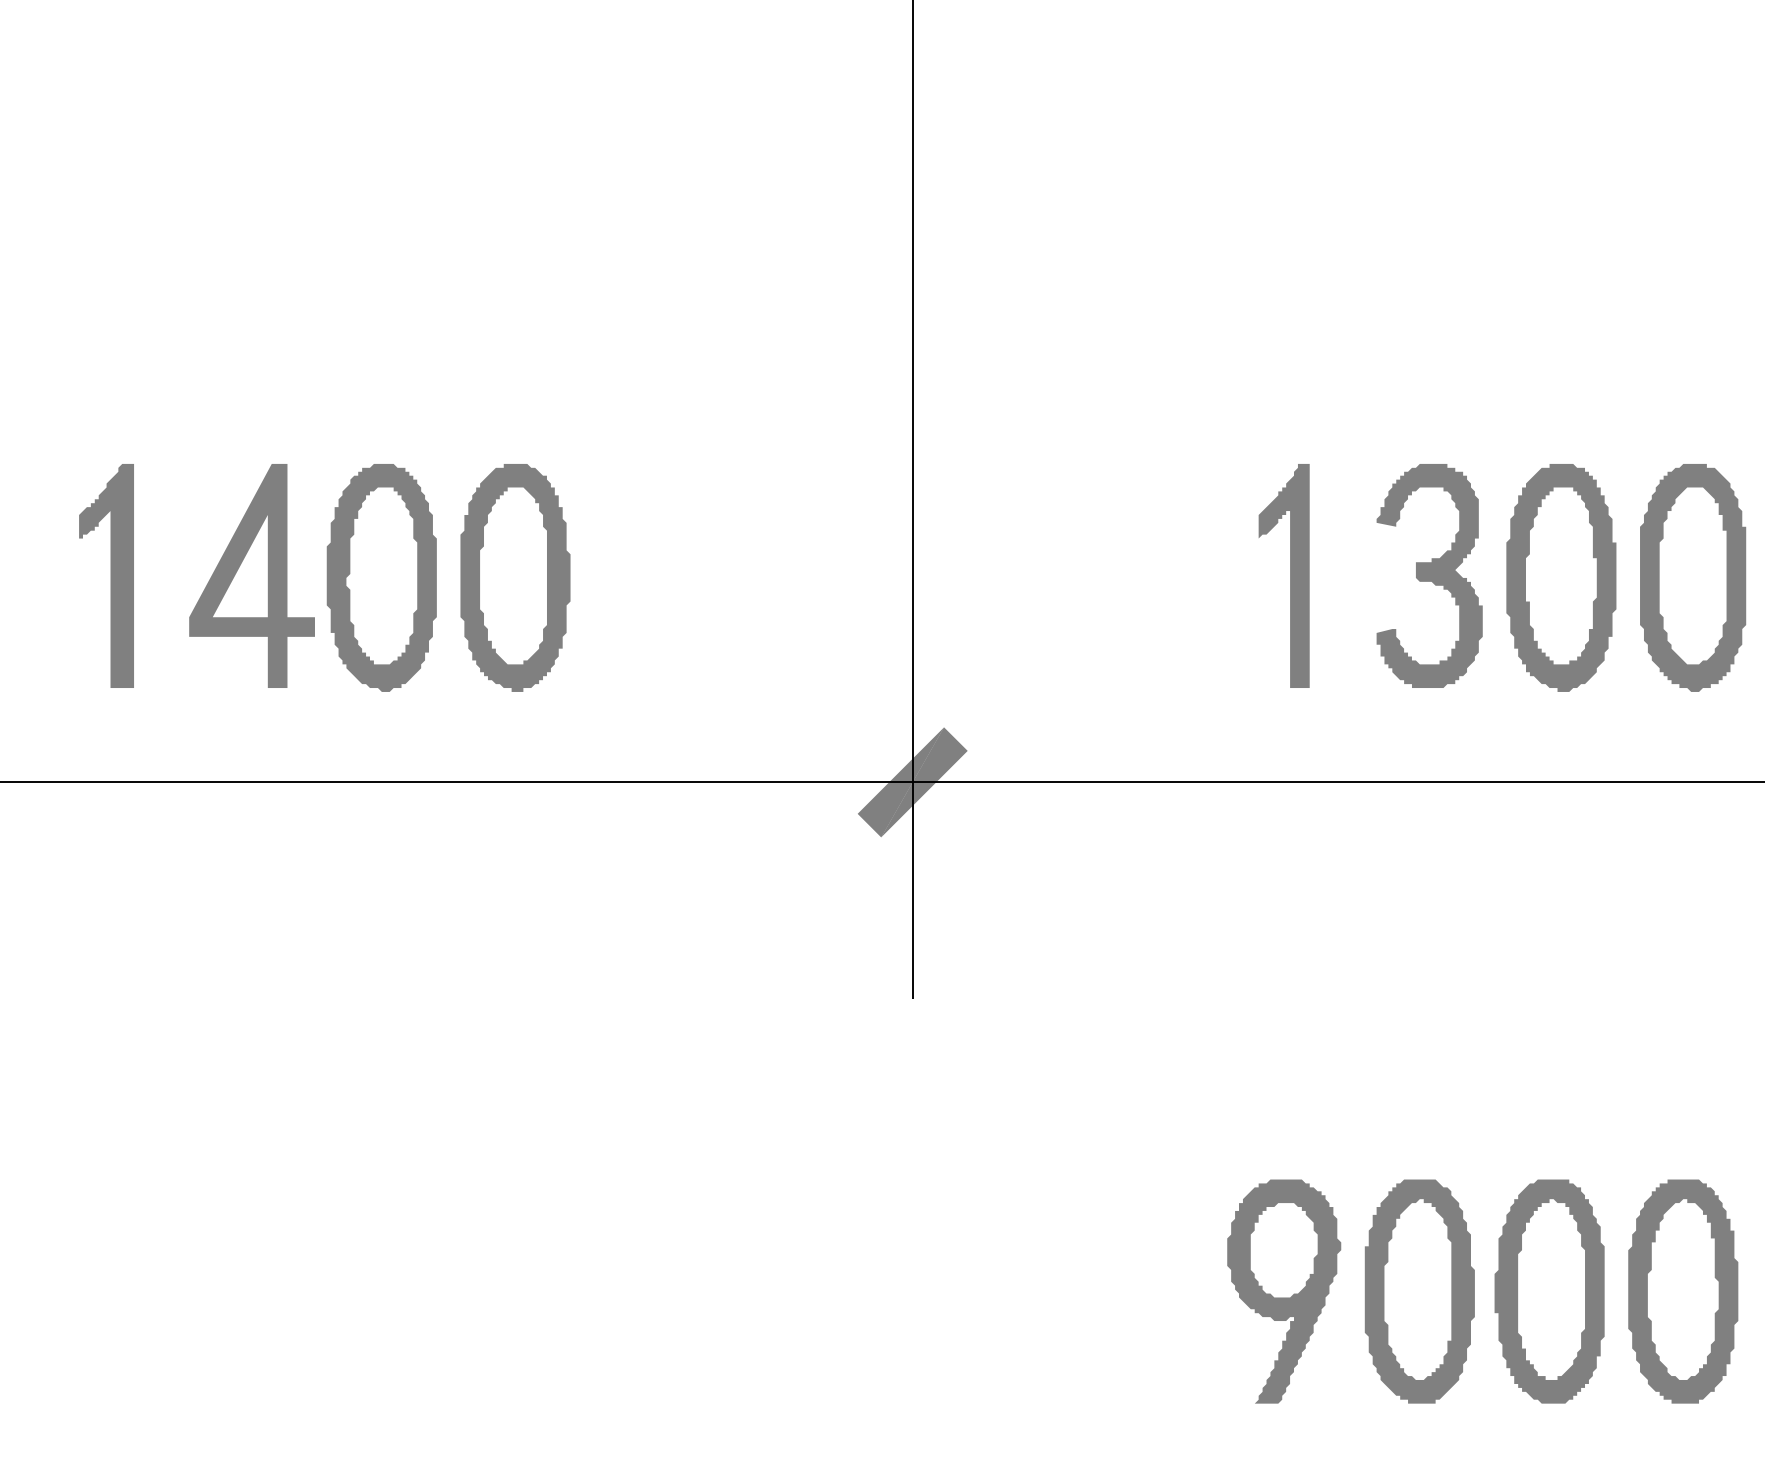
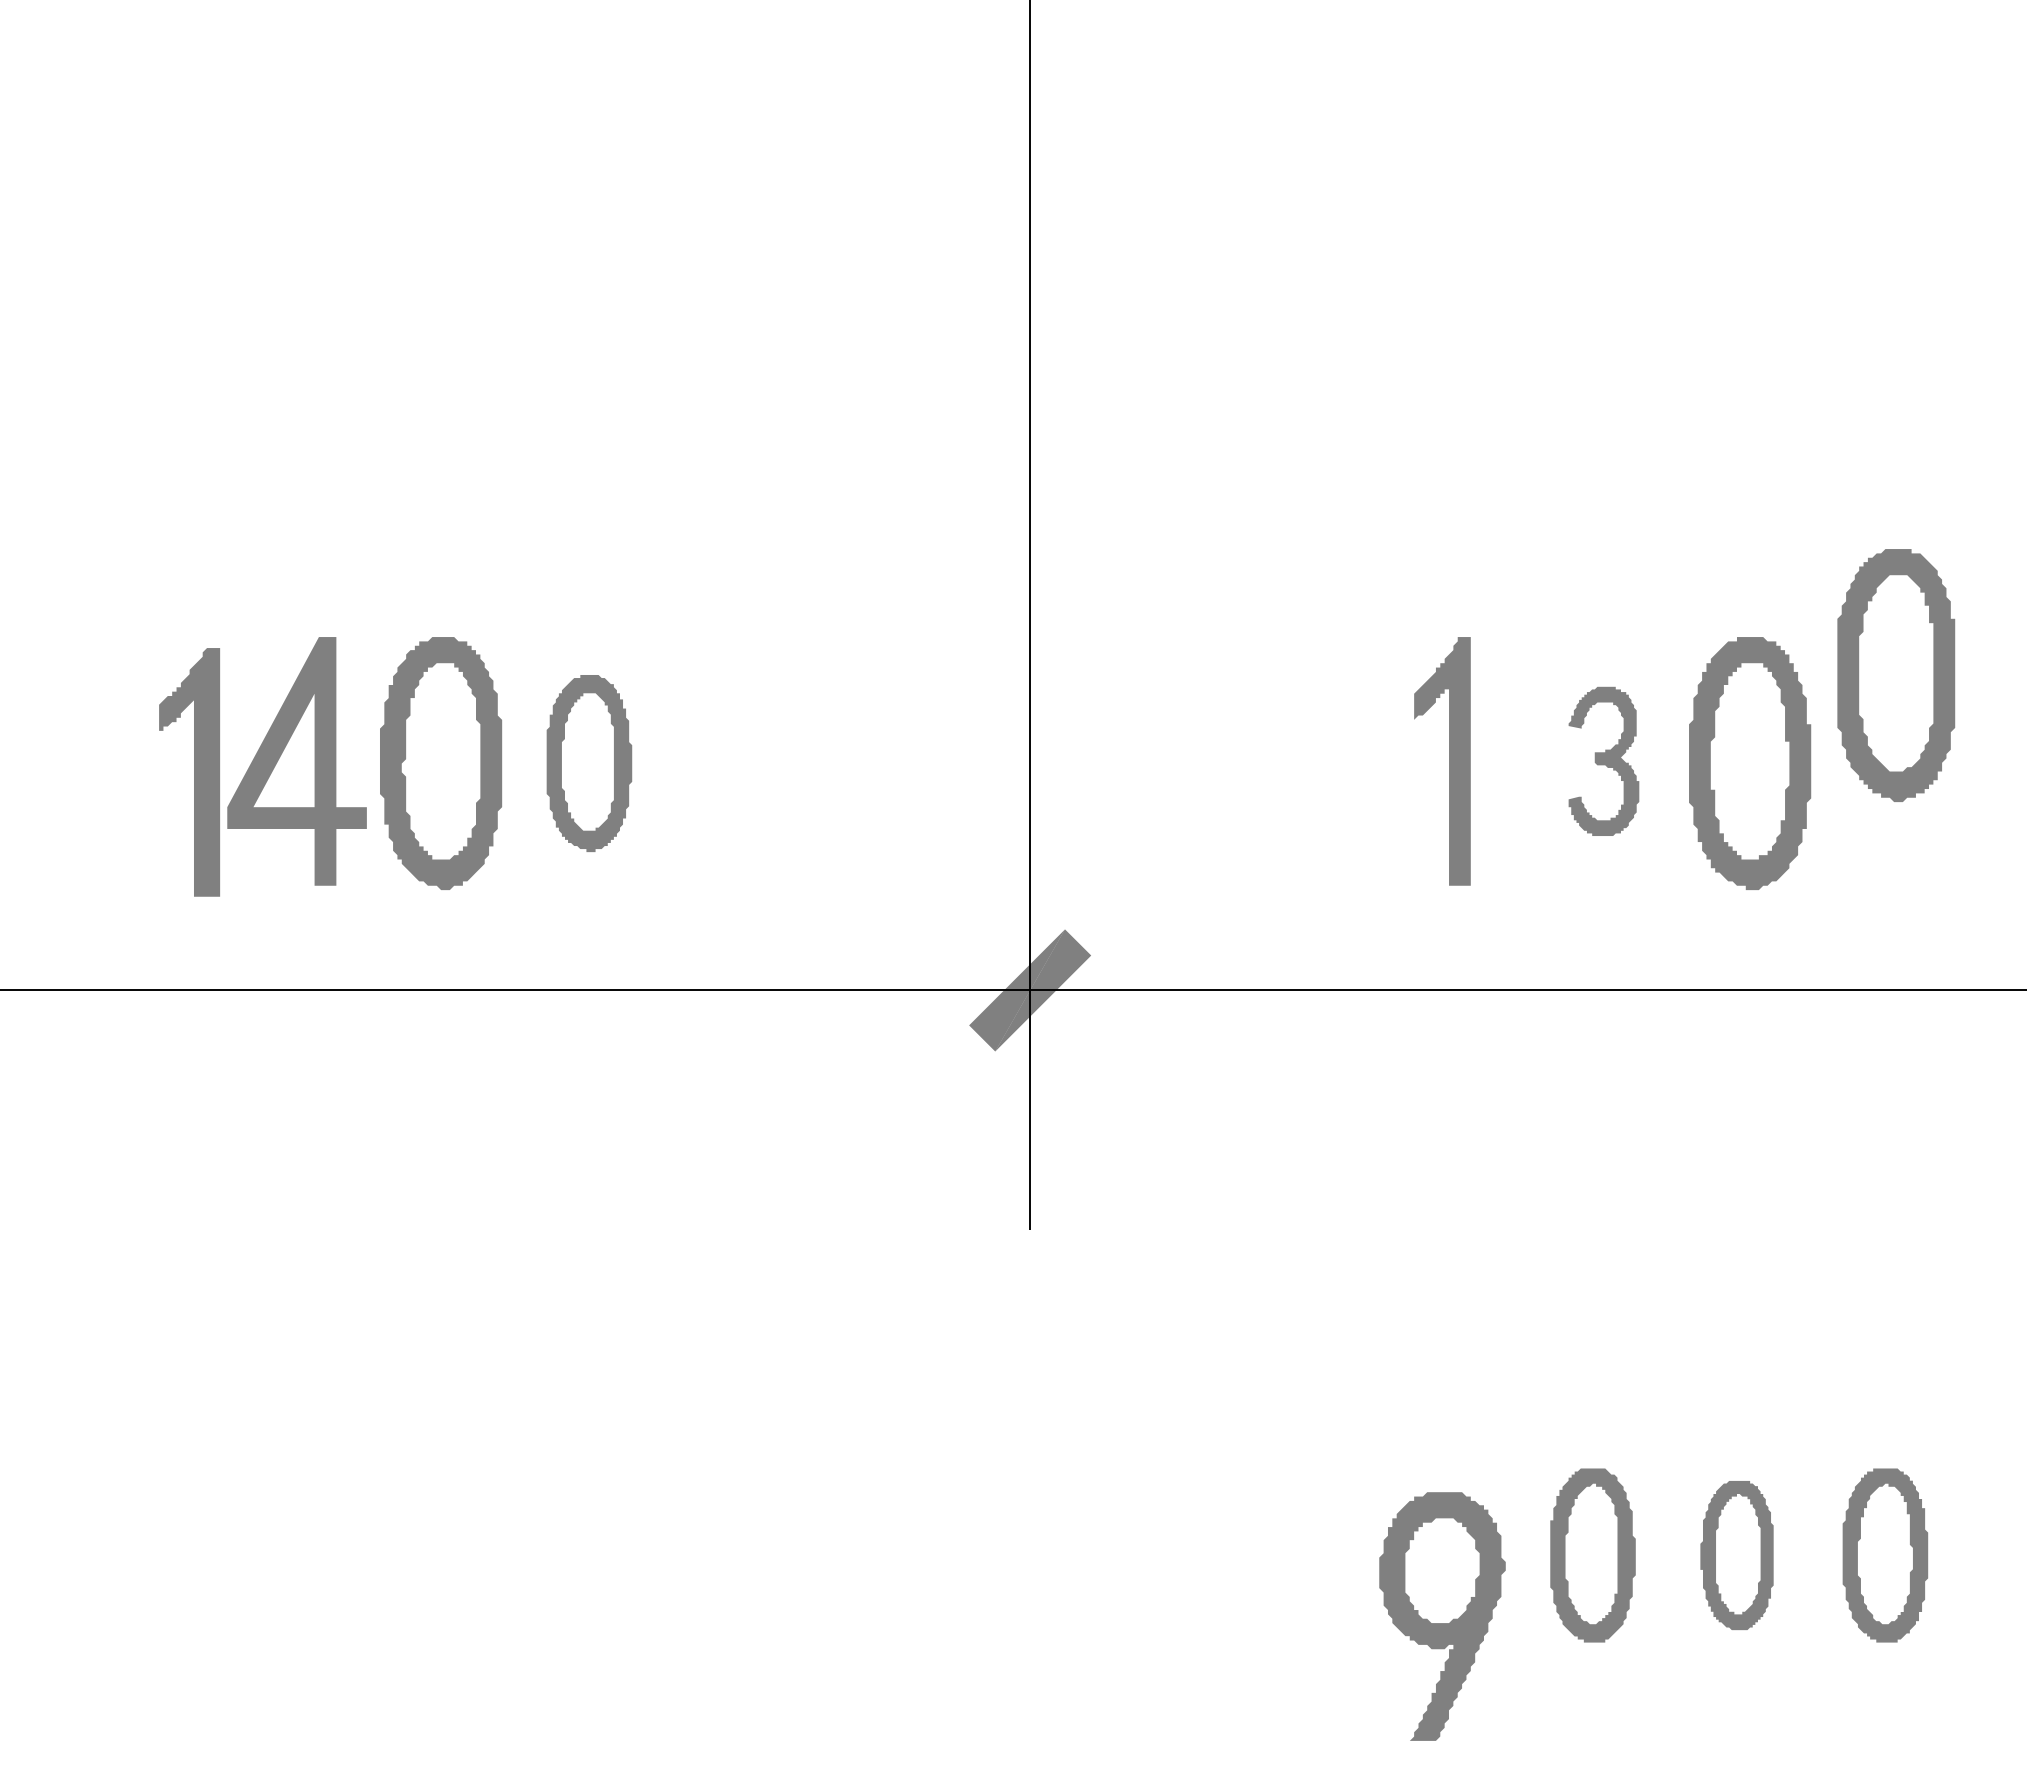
part: (106, 576) -> (189, 772), moved
part: (1429, 576) -> (1603, 761), size x0.6
part: (515, 577) -> (589, 763), size x0.7
part: (1692, 577) -> (1895, 675), moved
part: (1284, 1291) -> (1442, 1616), moved
part: (1419, 1291) -> (1592, 1555), size x0.7
part: (1549, 1291) -> (1736, 1555), size x0.6
part: (1683, 1291) -> (1885, 1555), size x0.7

